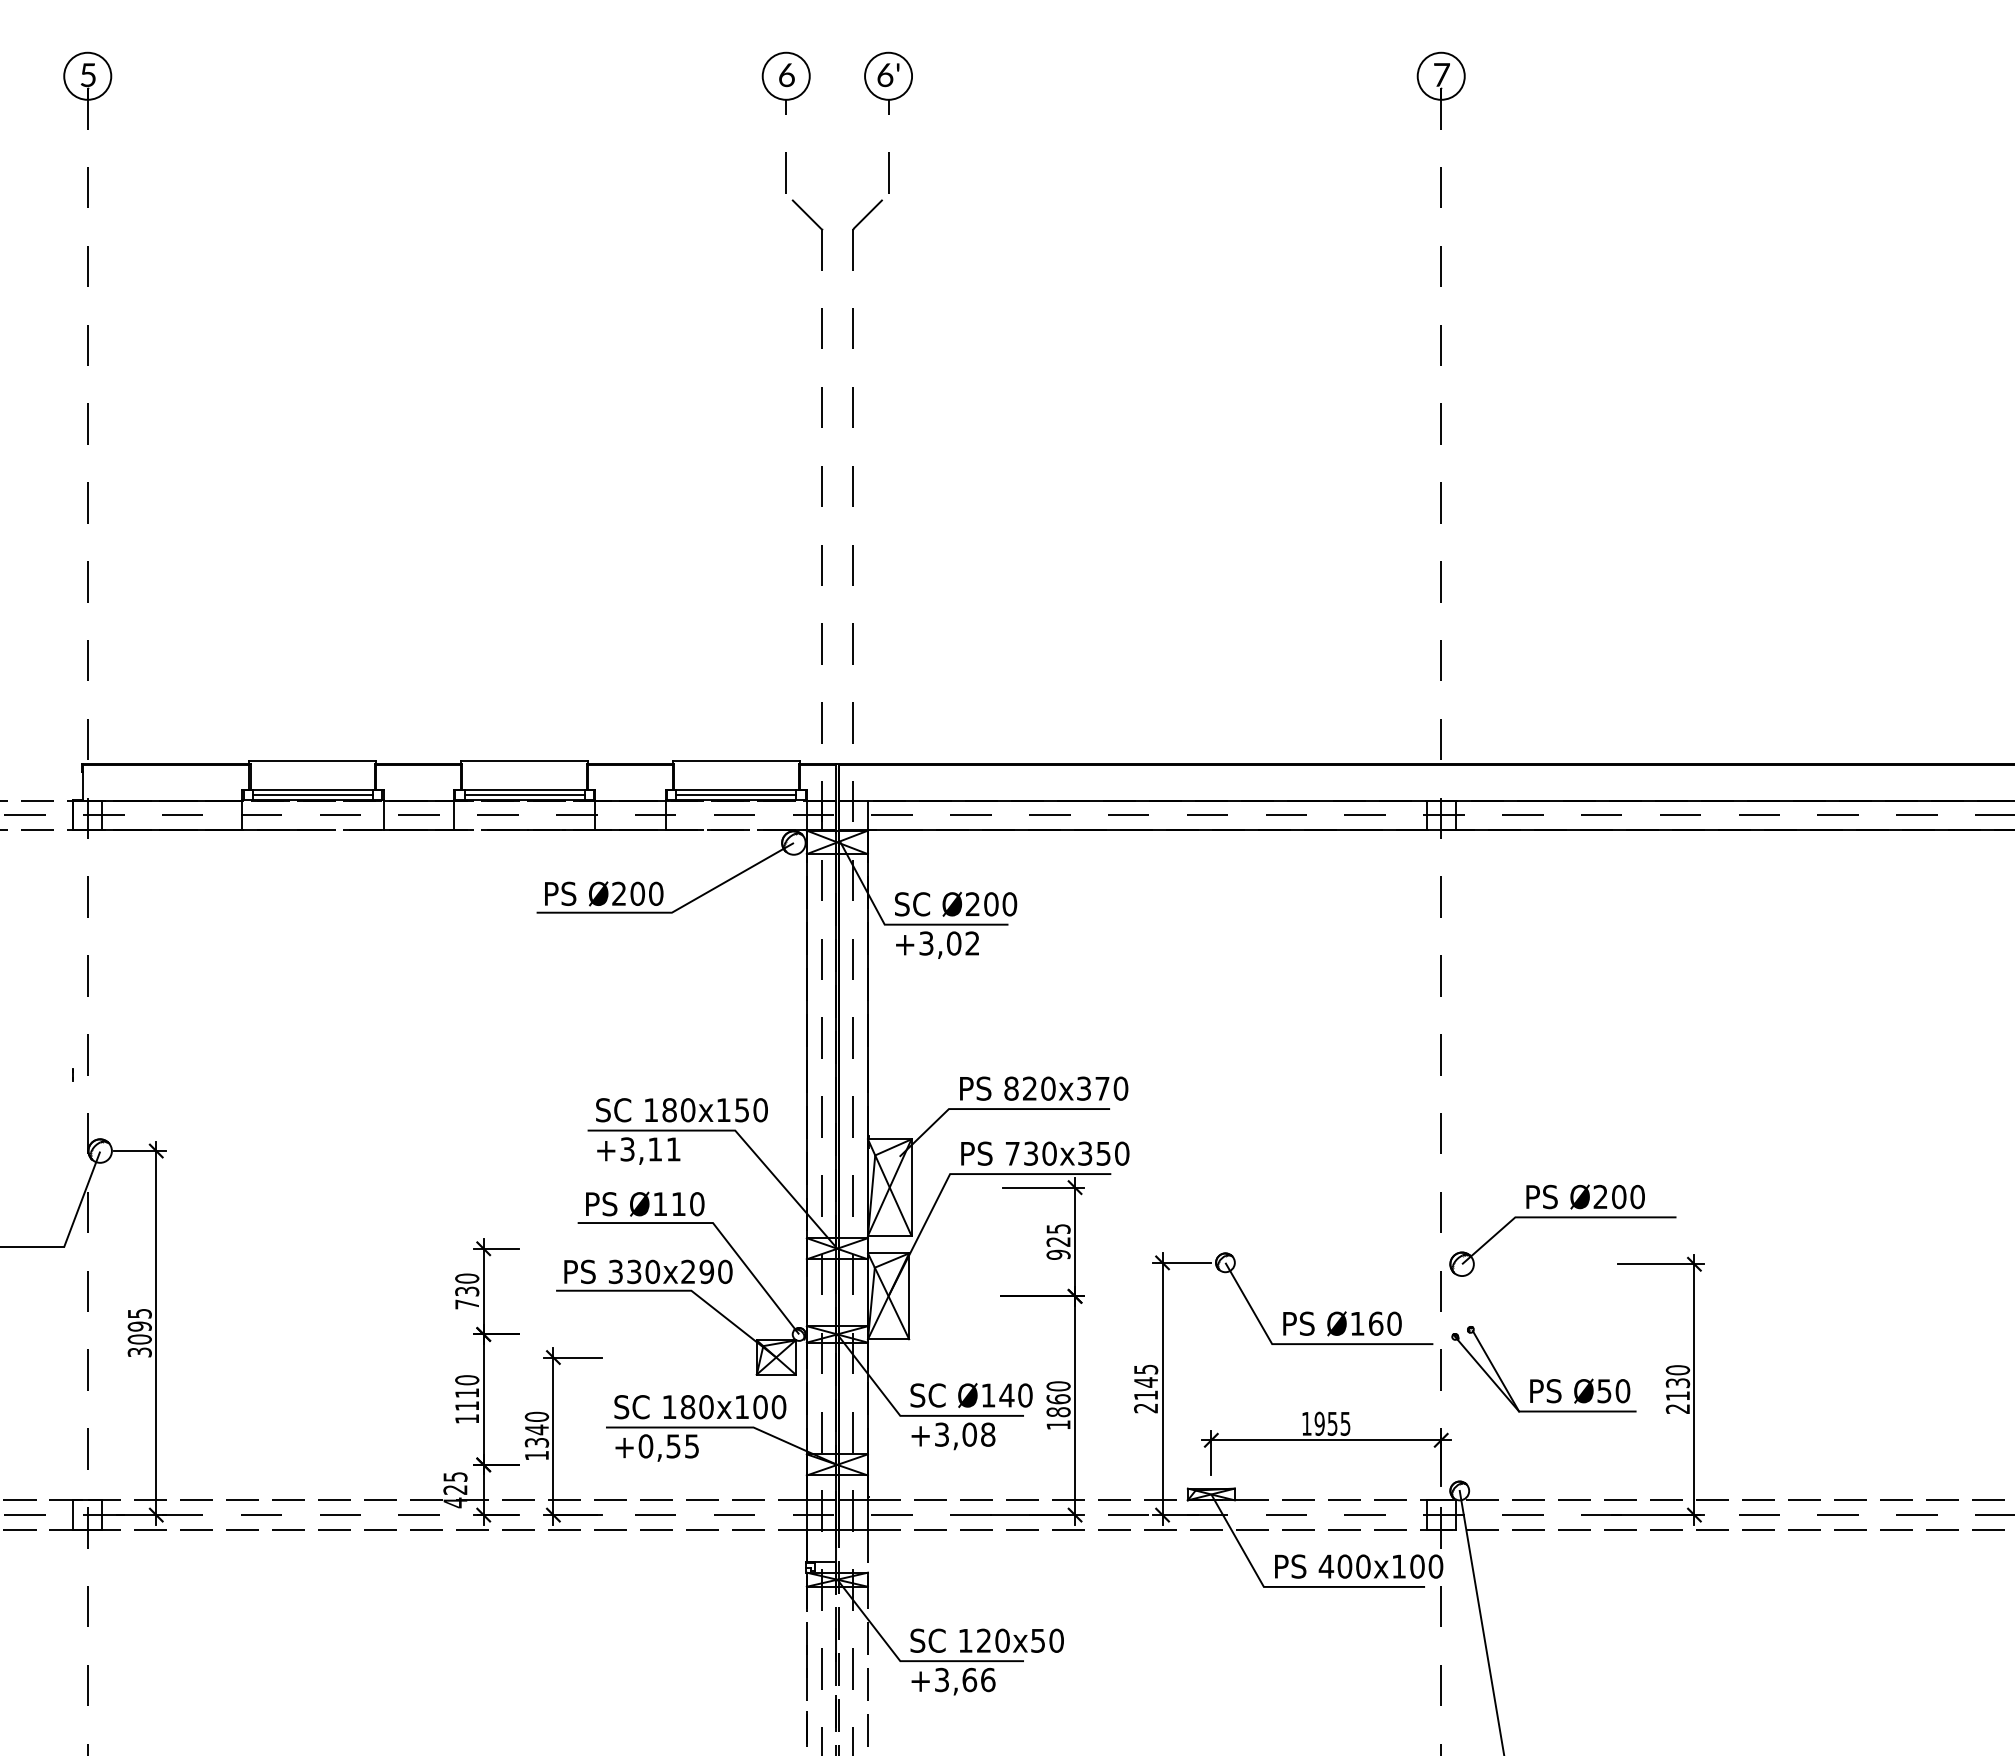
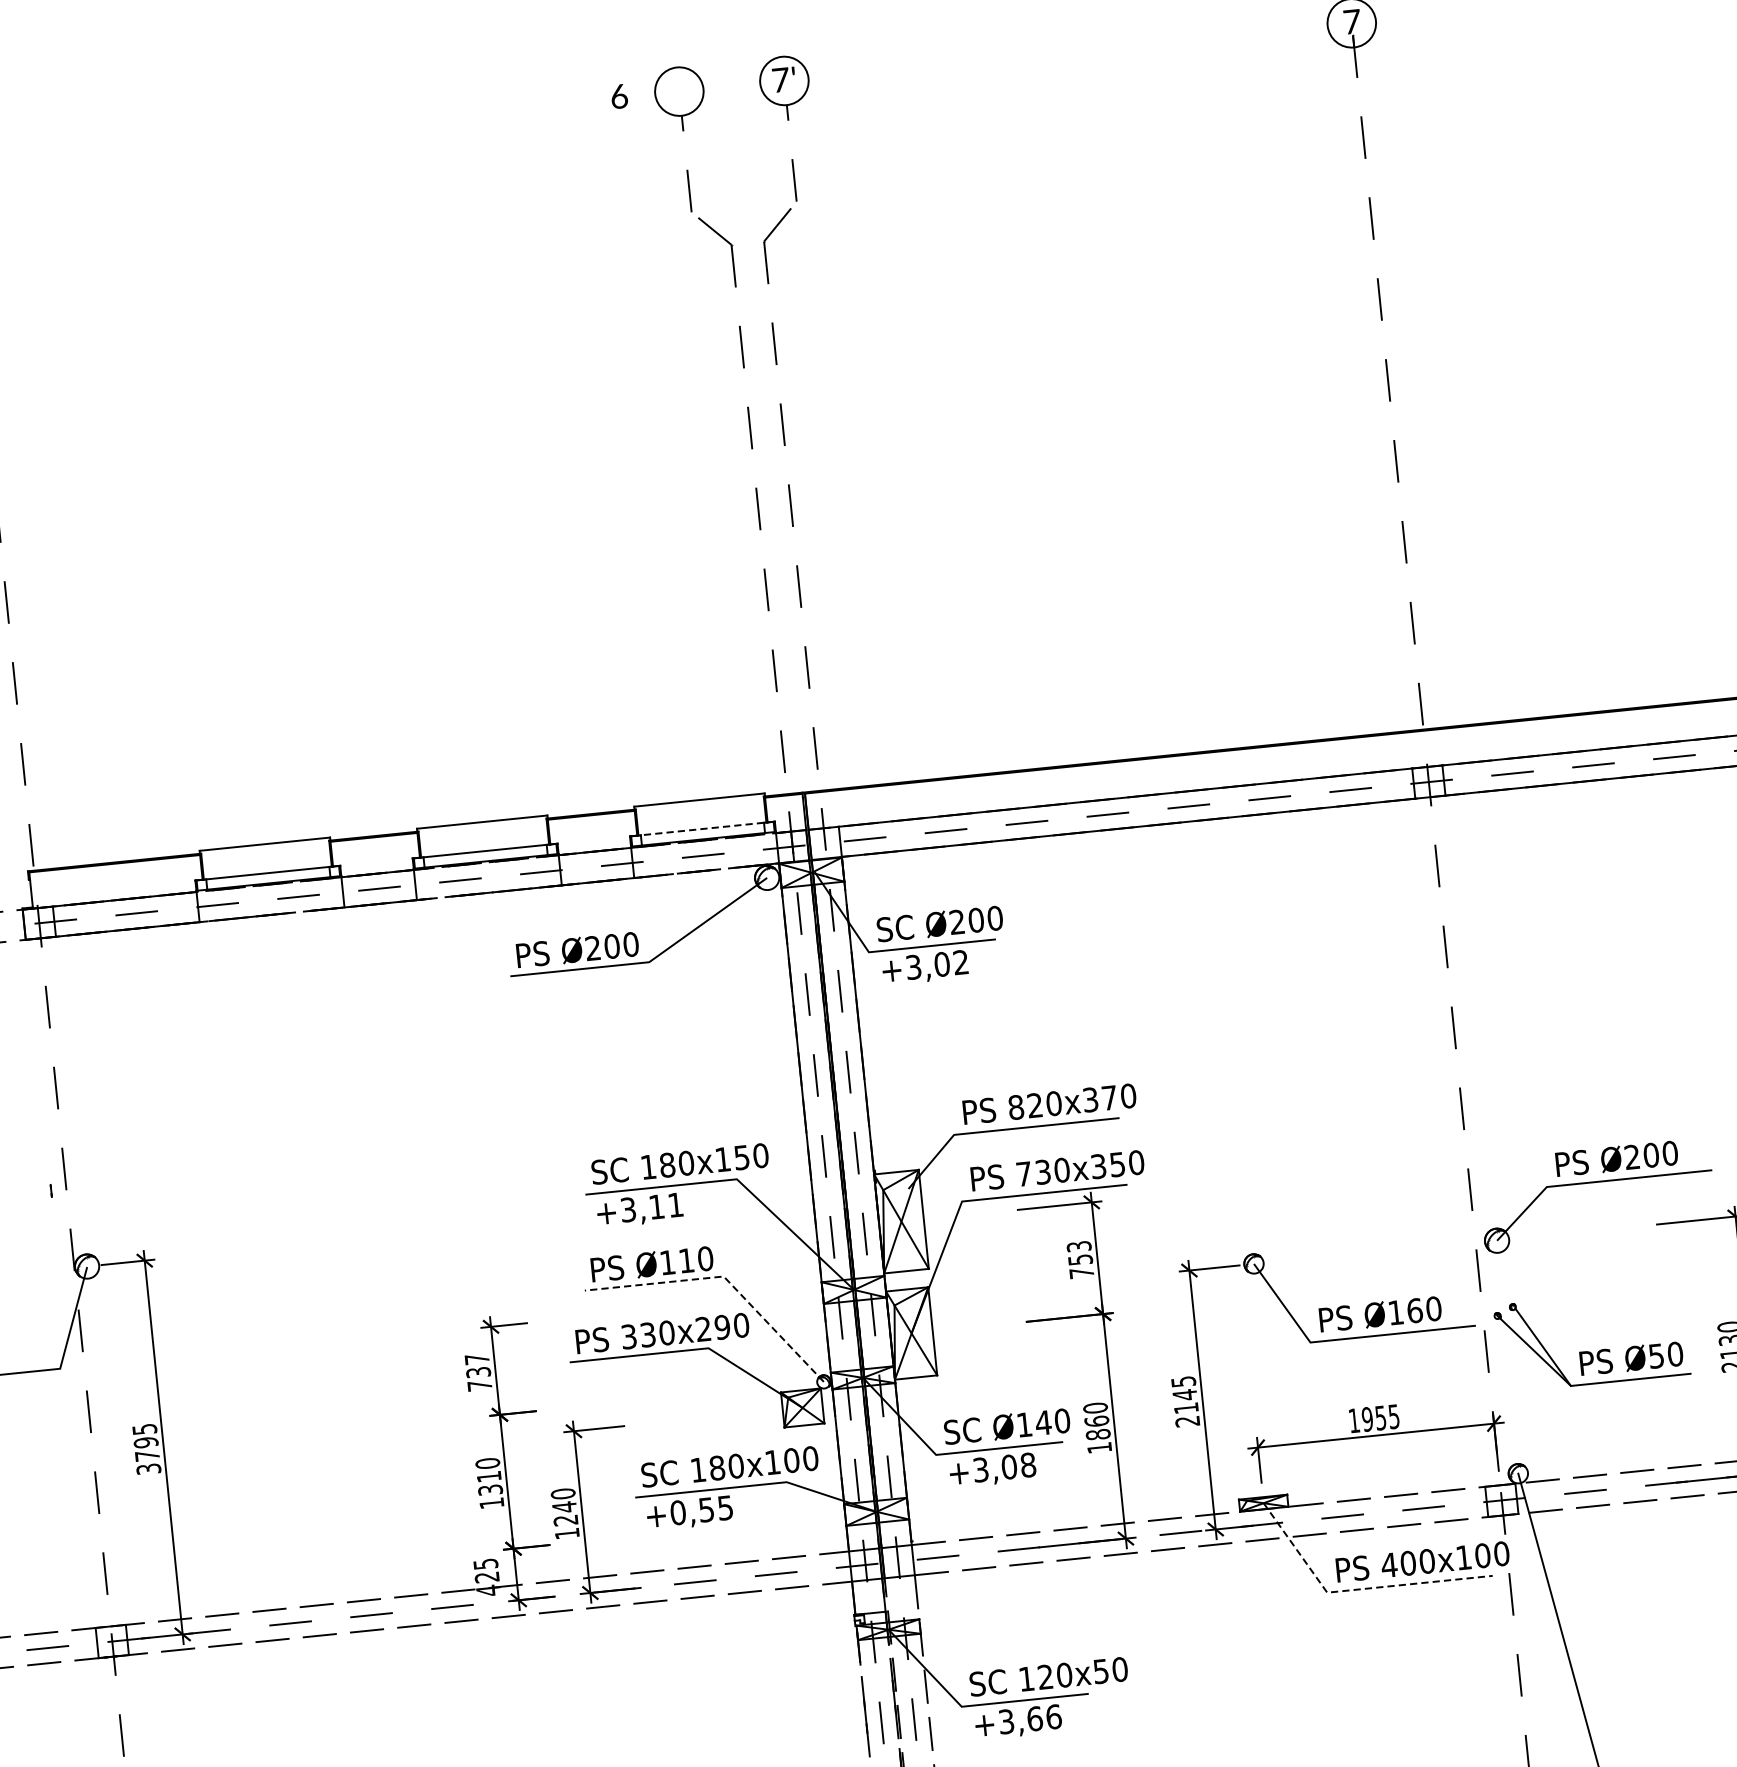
text: (786, 75) -> (618, 96), moved
text: (885, 75) -> (781, 80), 6' -> 7'
line: (736, 789) -> (702, 828), solid -> dashed
line: (312, 794) -> (267, 878), removed
line: (524, 794) -> (485, 856), removed
line: (736, 794) -> (703, 834), removed
line: (714, 1224) -> (725, 1277), solid -> dashed
text: (1058, 1241) -> (1080, 1259), 925 -> 753
text: (467, 1278) -> (477, 1359), 730 -> 737
text: (139, 1339) -> (147, 1455), 3095 -> 3795
text: (467, 1405) -> (490, 1489), 1110 -> 1310
text: (537, 1442) -> (566, 1520), 1340 -> 1240
line: (1290, 1586) -> (1354, 1589), solid -> dashed

